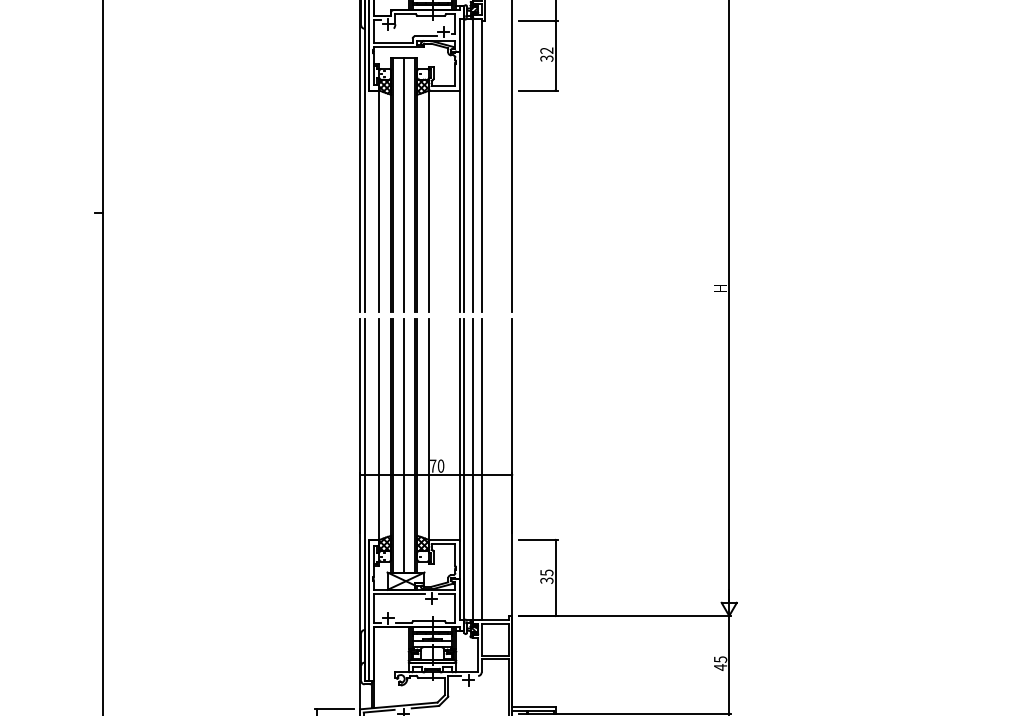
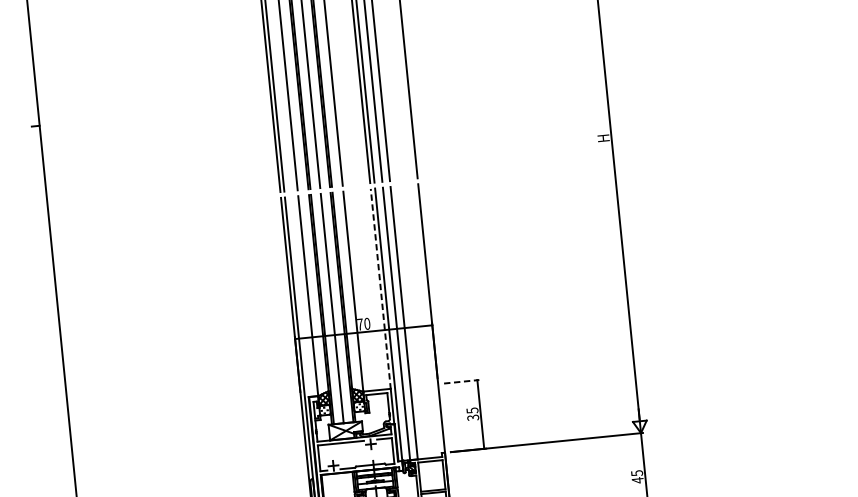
line: (459, 429) -> (380, 289), solid -> dashed
line: (538, 539) -> (461, 381), solid -> dashed

